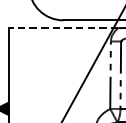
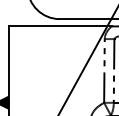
line: (63, 28) -> (59, 26), dashed -> solid

